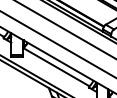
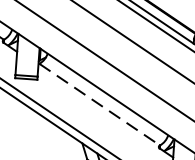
line: (56, 67) -> (99, 105), solid -> dashed

